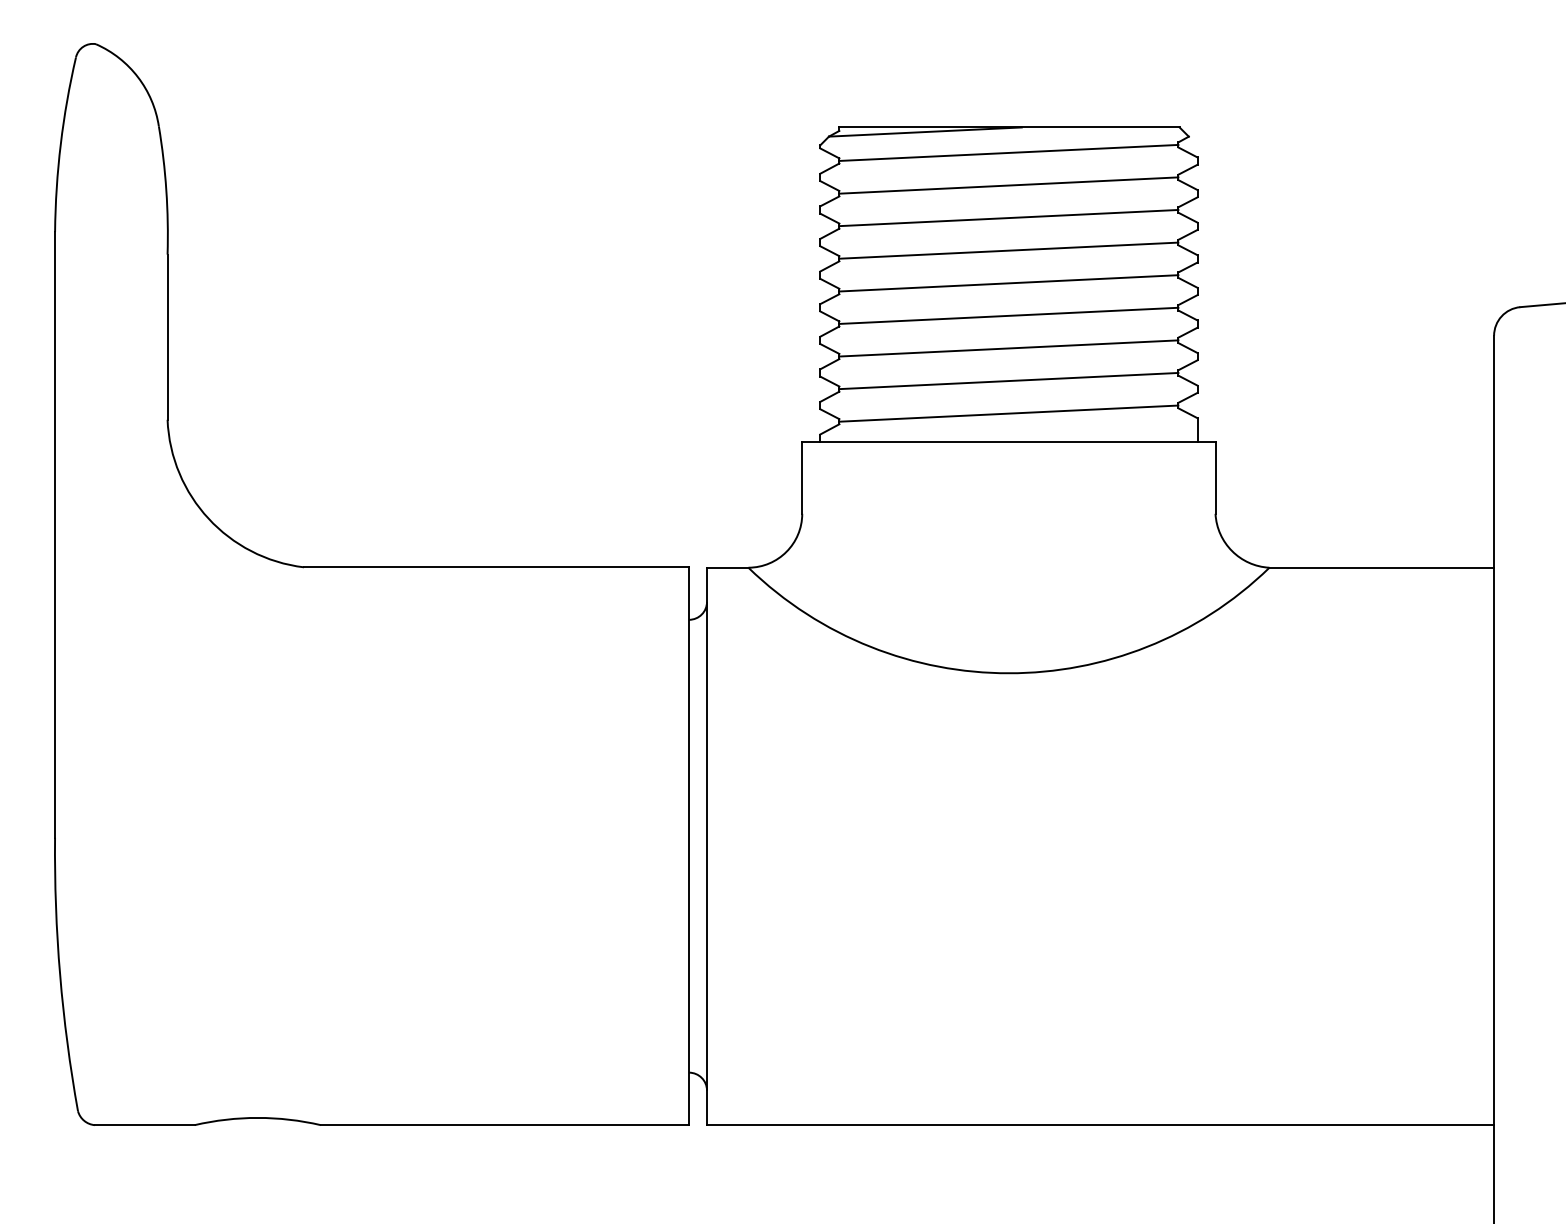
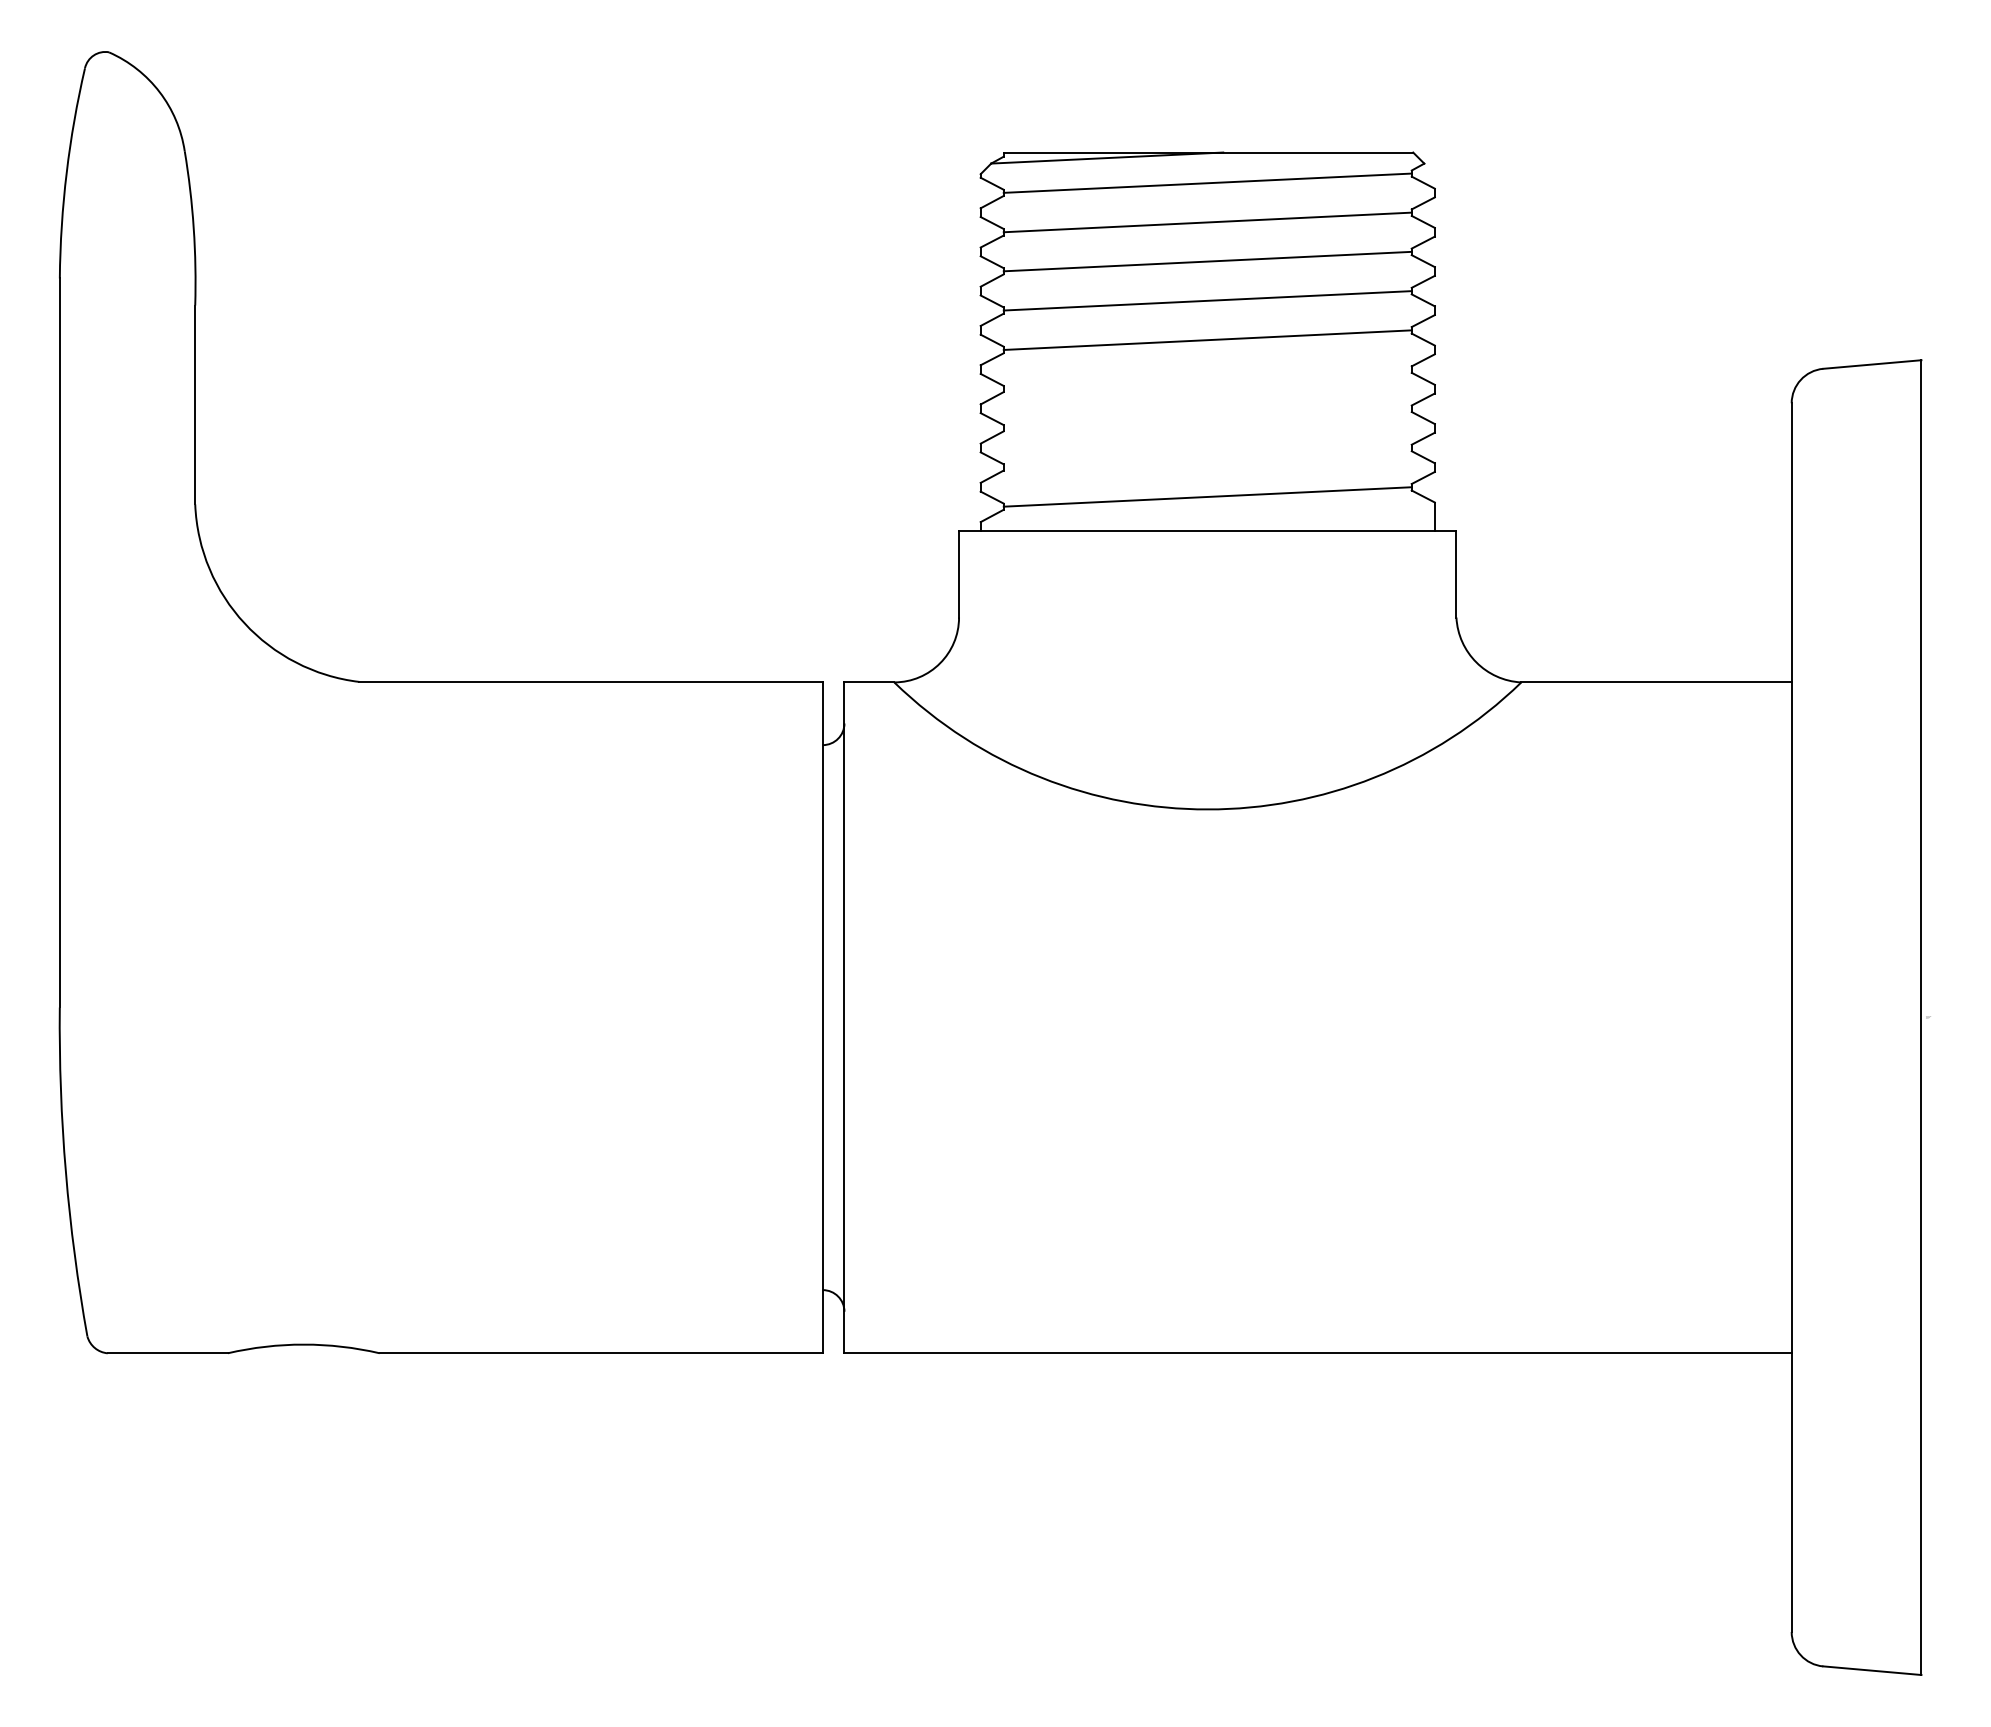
line: (1008, 316) -> (1207, 379), removed
line: (1008, 348) -> (1207, 418), removed
line: (1008, 380) -> (1207, 457), removed

